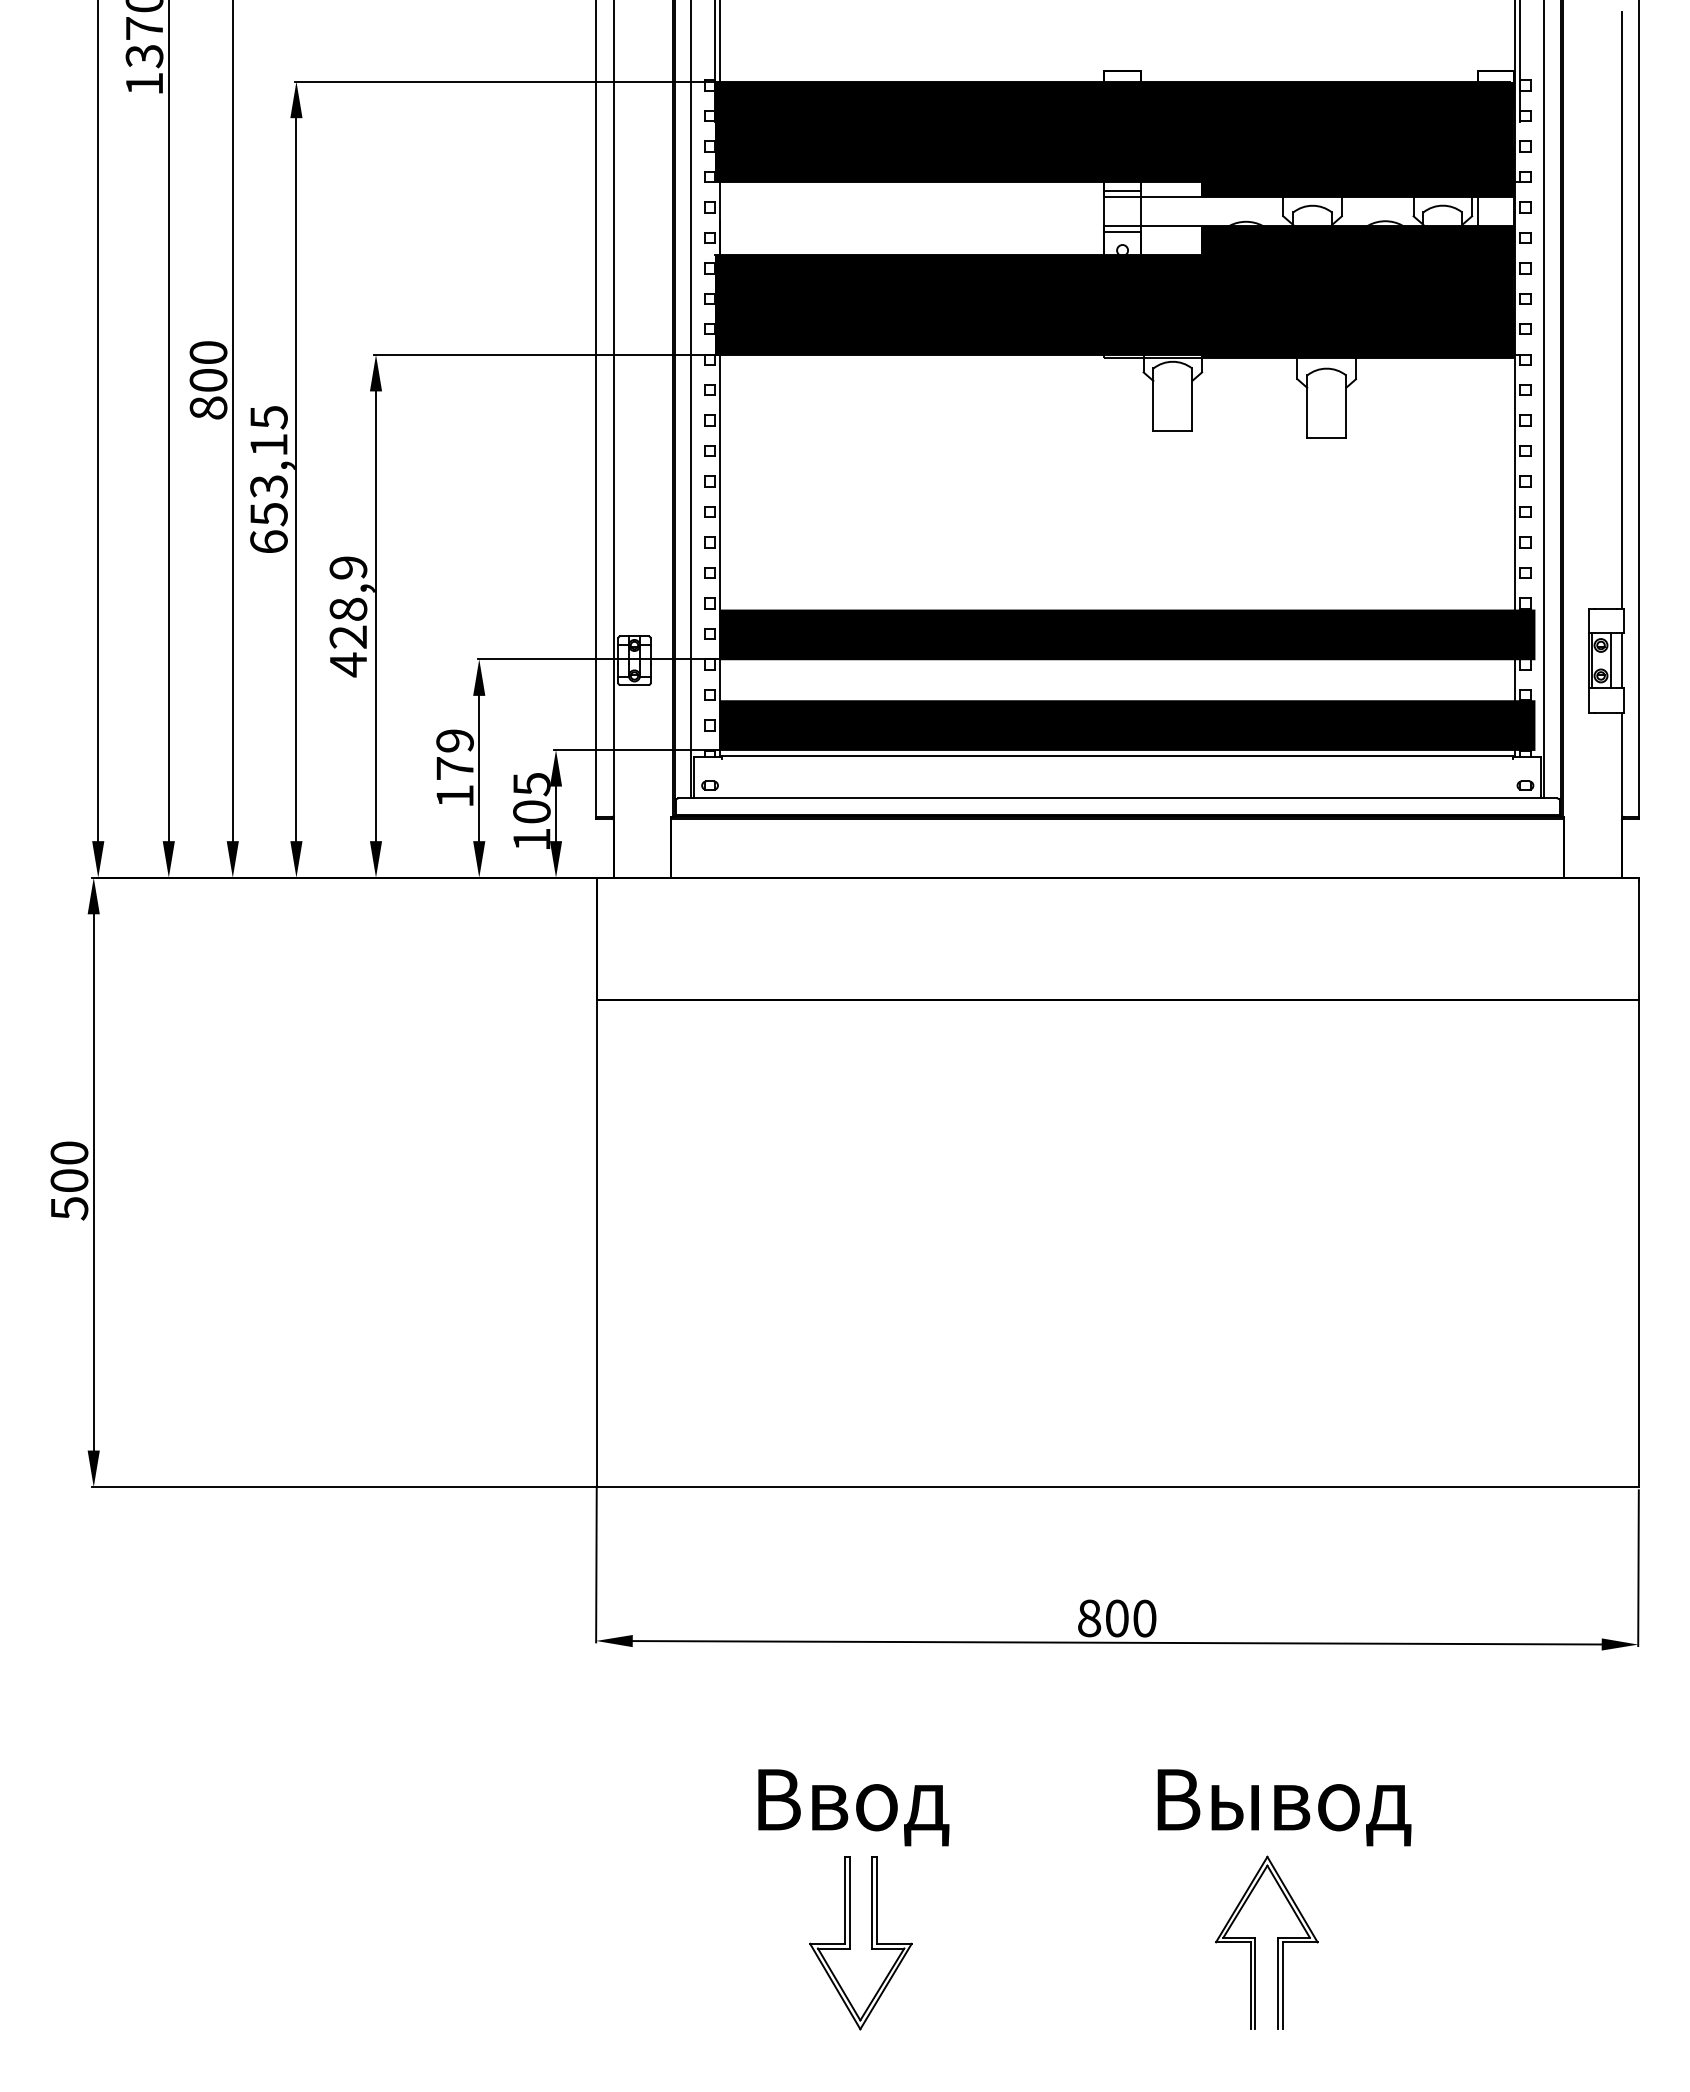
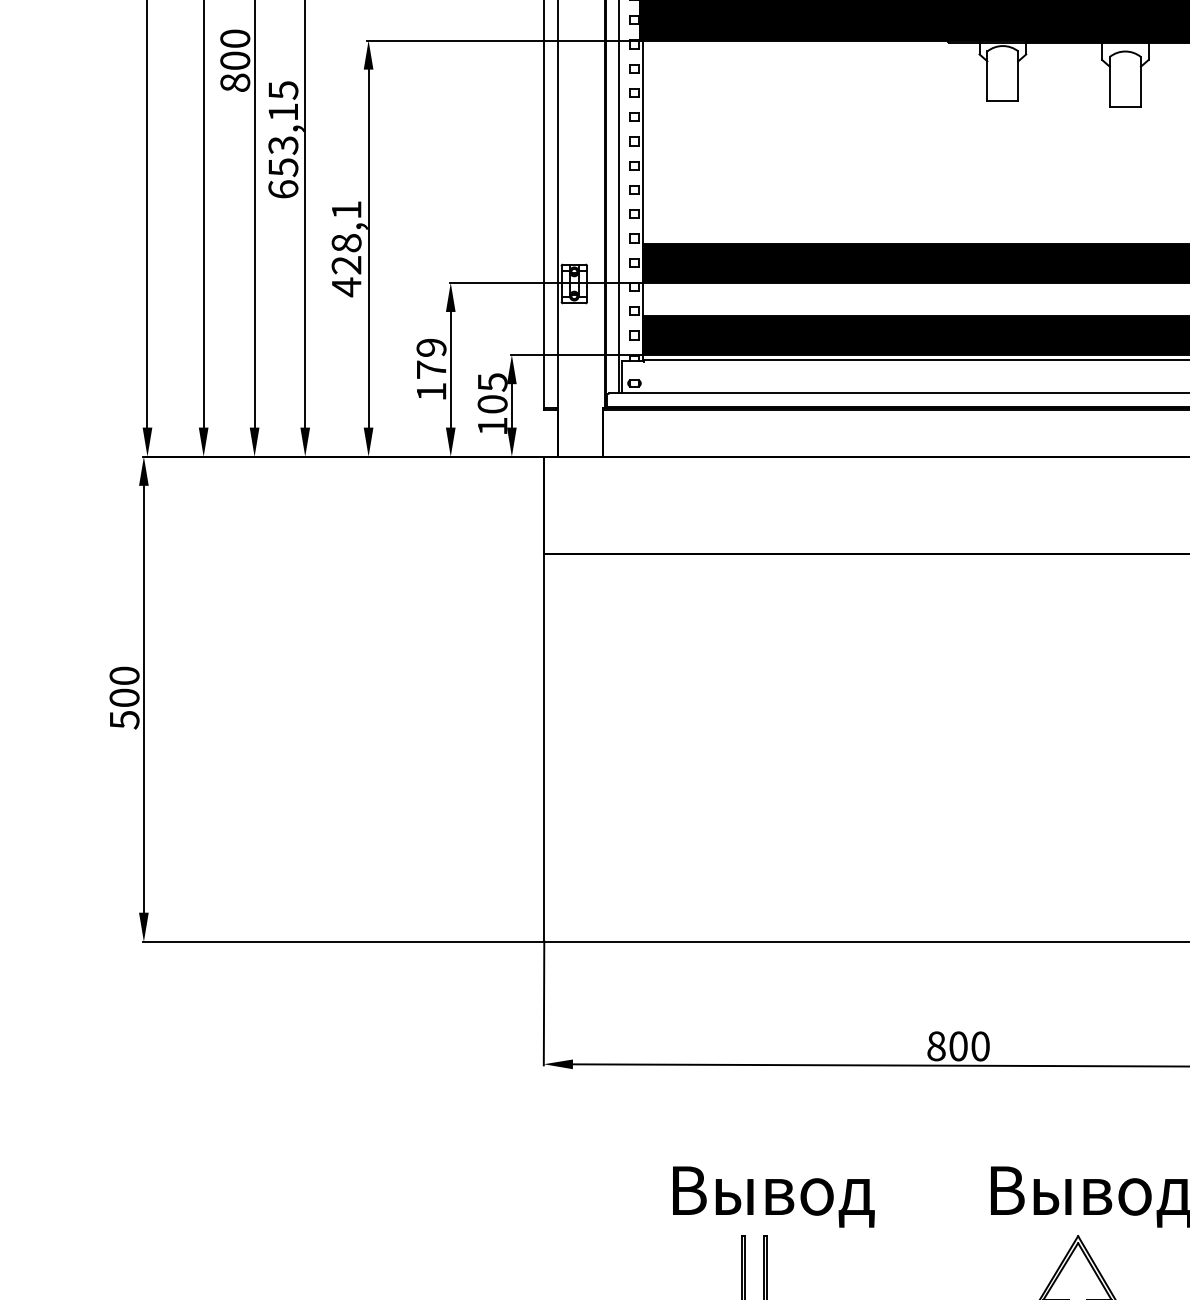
text: (348, 567) -> (346, 209), 428,9 -> 428,1
text: (915, 1815) -> (798, 1203), Ввод -> Вывод

